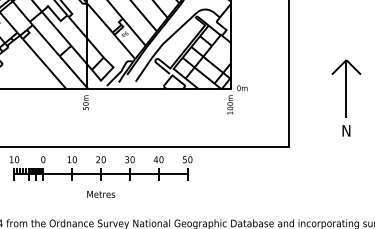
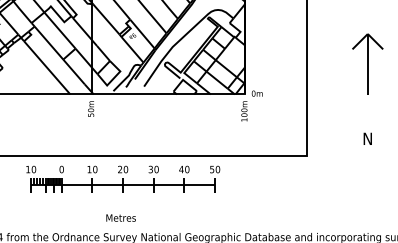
part: (346, 88) -> (367, 64), moved
part: (101, 168) -> (123, 178), moved
text: (101, 194) -> (121, 218), moved

